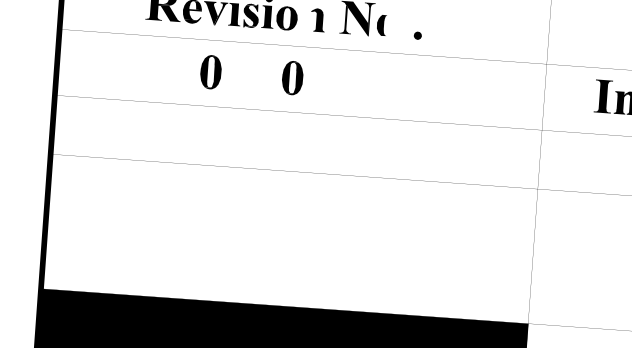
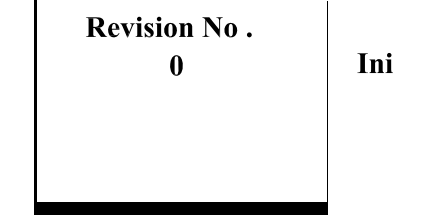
fill: (305, 18) -> (181, 29), added
fill: (390, 24) -> (232, 29), added
part: (211, 72) -> (127, 65), removed

